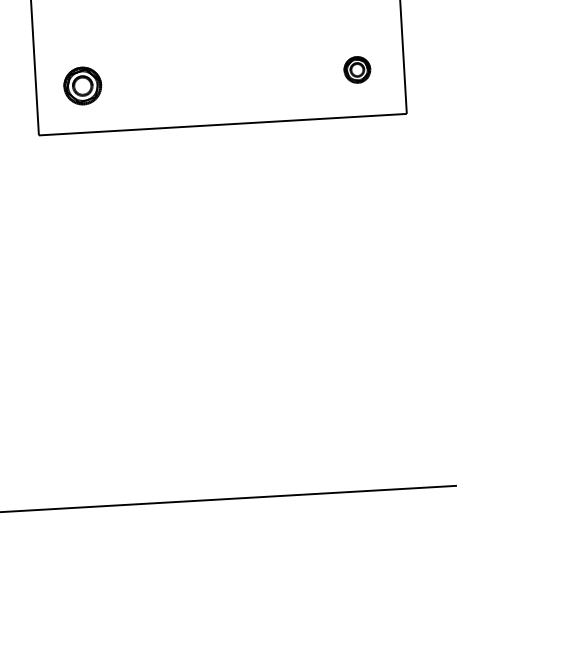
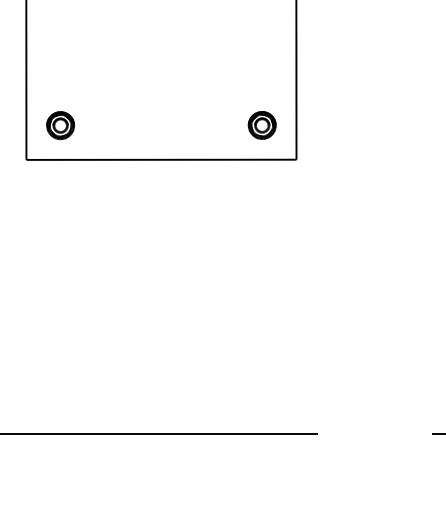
part: (356, 70) -> (261, 125), size x1.43

